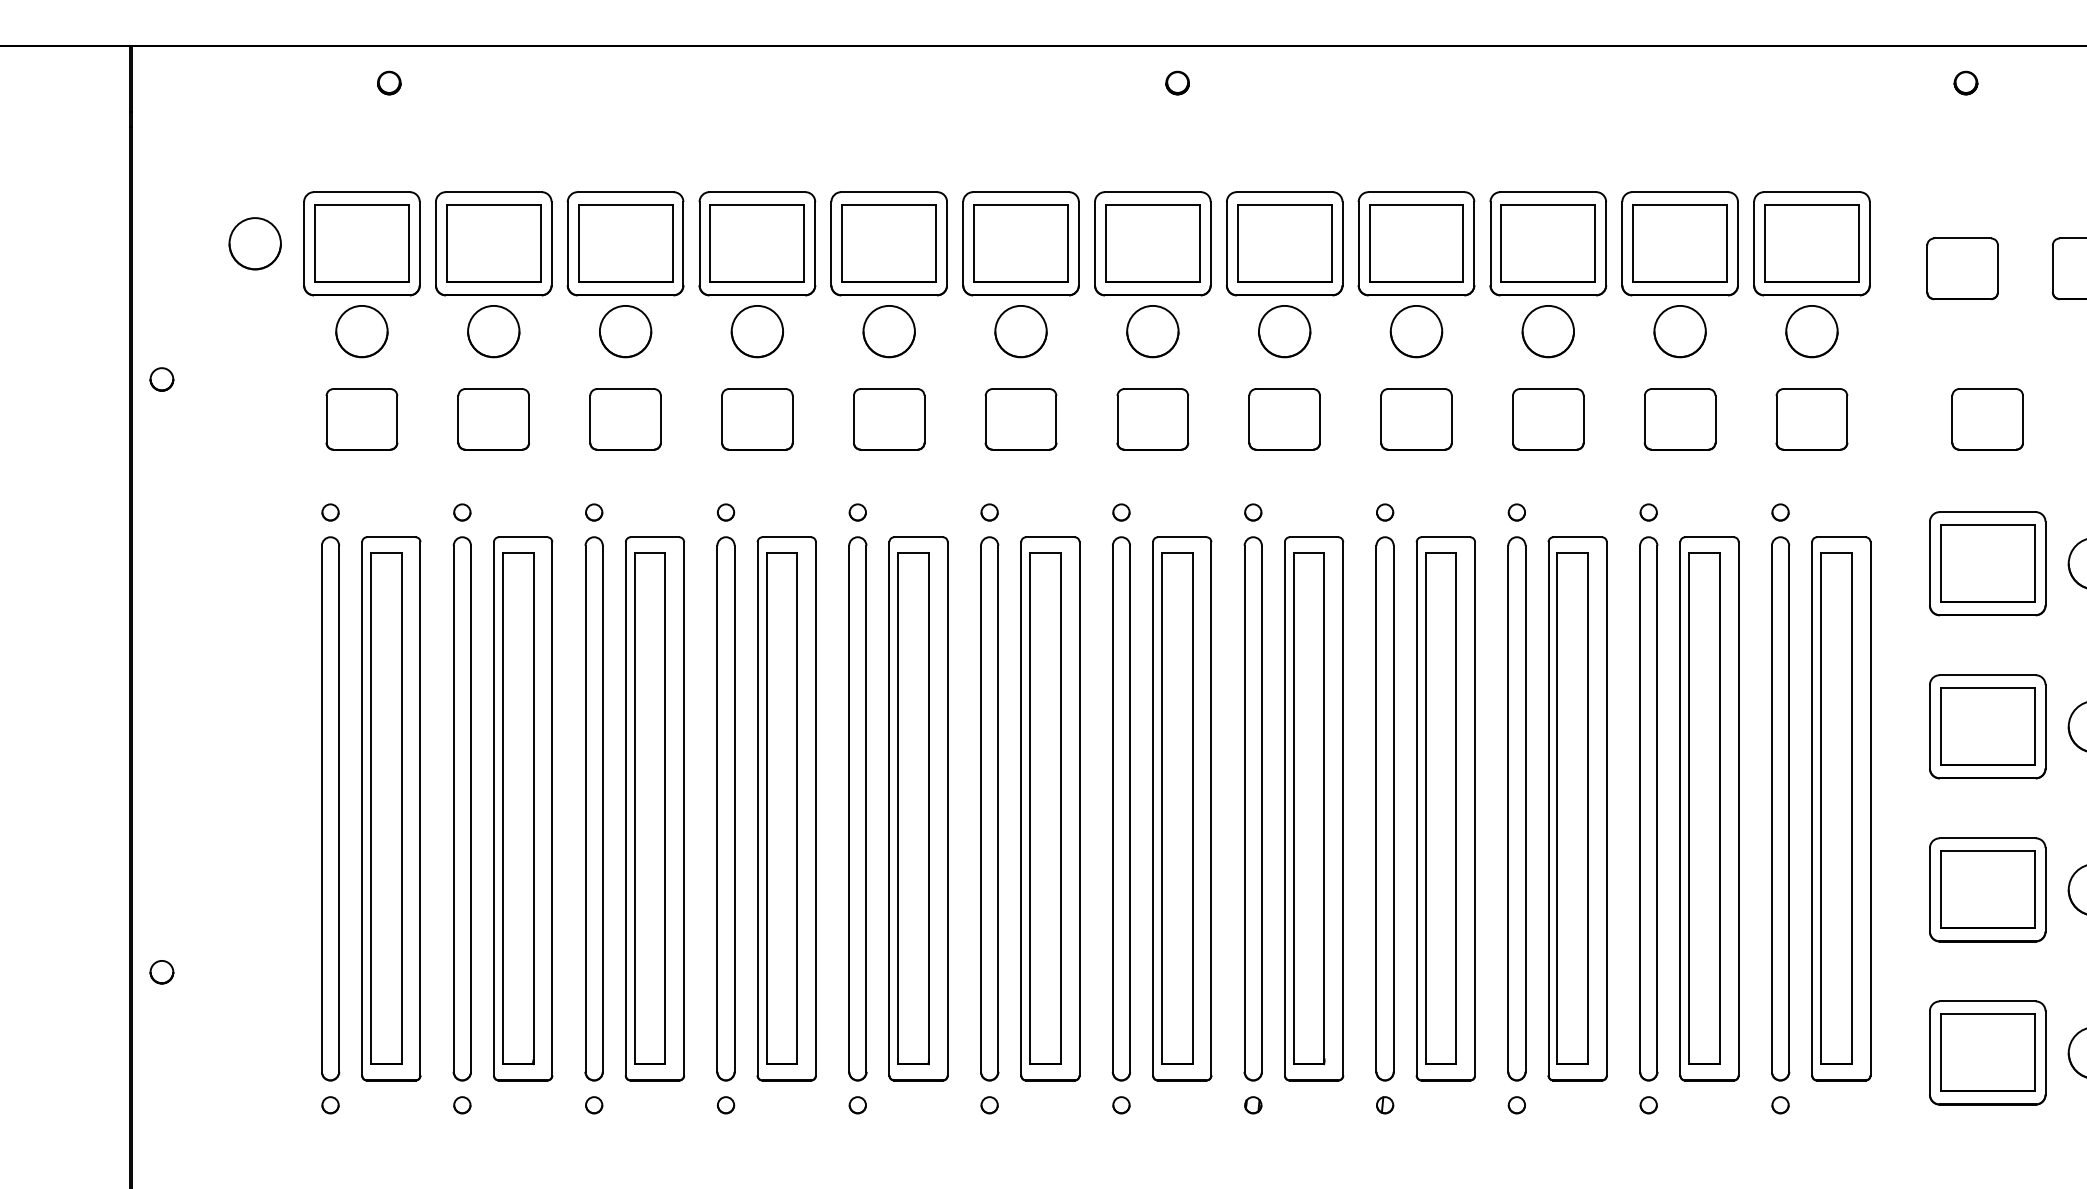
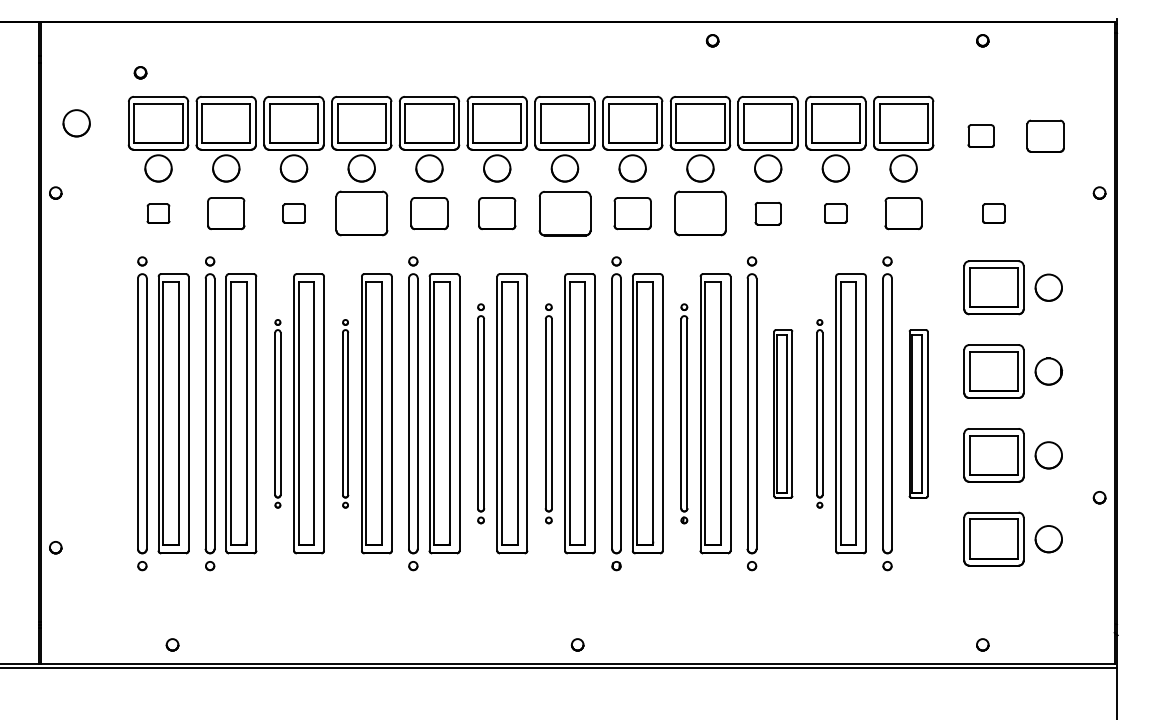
part: (389, 82) -> (140, 72), moved
part: (1177, 82) -> (712, 40), moved
part: (254, 244) -> (76, 123), moved
part: (1963, 267) -> (981, 135), size x0.7
part: (361, 419) -> (158, 213), size x0.6
part: (626, 419) -> (294, 213), size x0.6
part: (756, 419) -> (361, 213), size x1.4
part: (1151, 419) -> (564, 213), size x1.4
part: (1416, 419) -> (700, 213), size x1.4
part: (1548, 419) -> (768, 213), size x0.7
part: (1679, 419) -> (835, 213), size x0.6
part: (1986, 419) -> (993, 213), size x0.6
part: (593, 808) -> (277, 413), size x0.6
part: (725, 808) -> (345, 413), size x0.6
part: (988, 808) -> (480, 413), size x0.7
part: (1120, 808) -> (548, 413), size x0.7
part: (1385, 808) -> (684, 413), size x0.7
part: (1578, 808) -> (783, 413), size x0.6
part: (1648, 808) -> (819, 413), size x0.6
part: (1840, 808) -> (918, 413), size x0.6
part: (161, 971) -> (55, 547), moved

